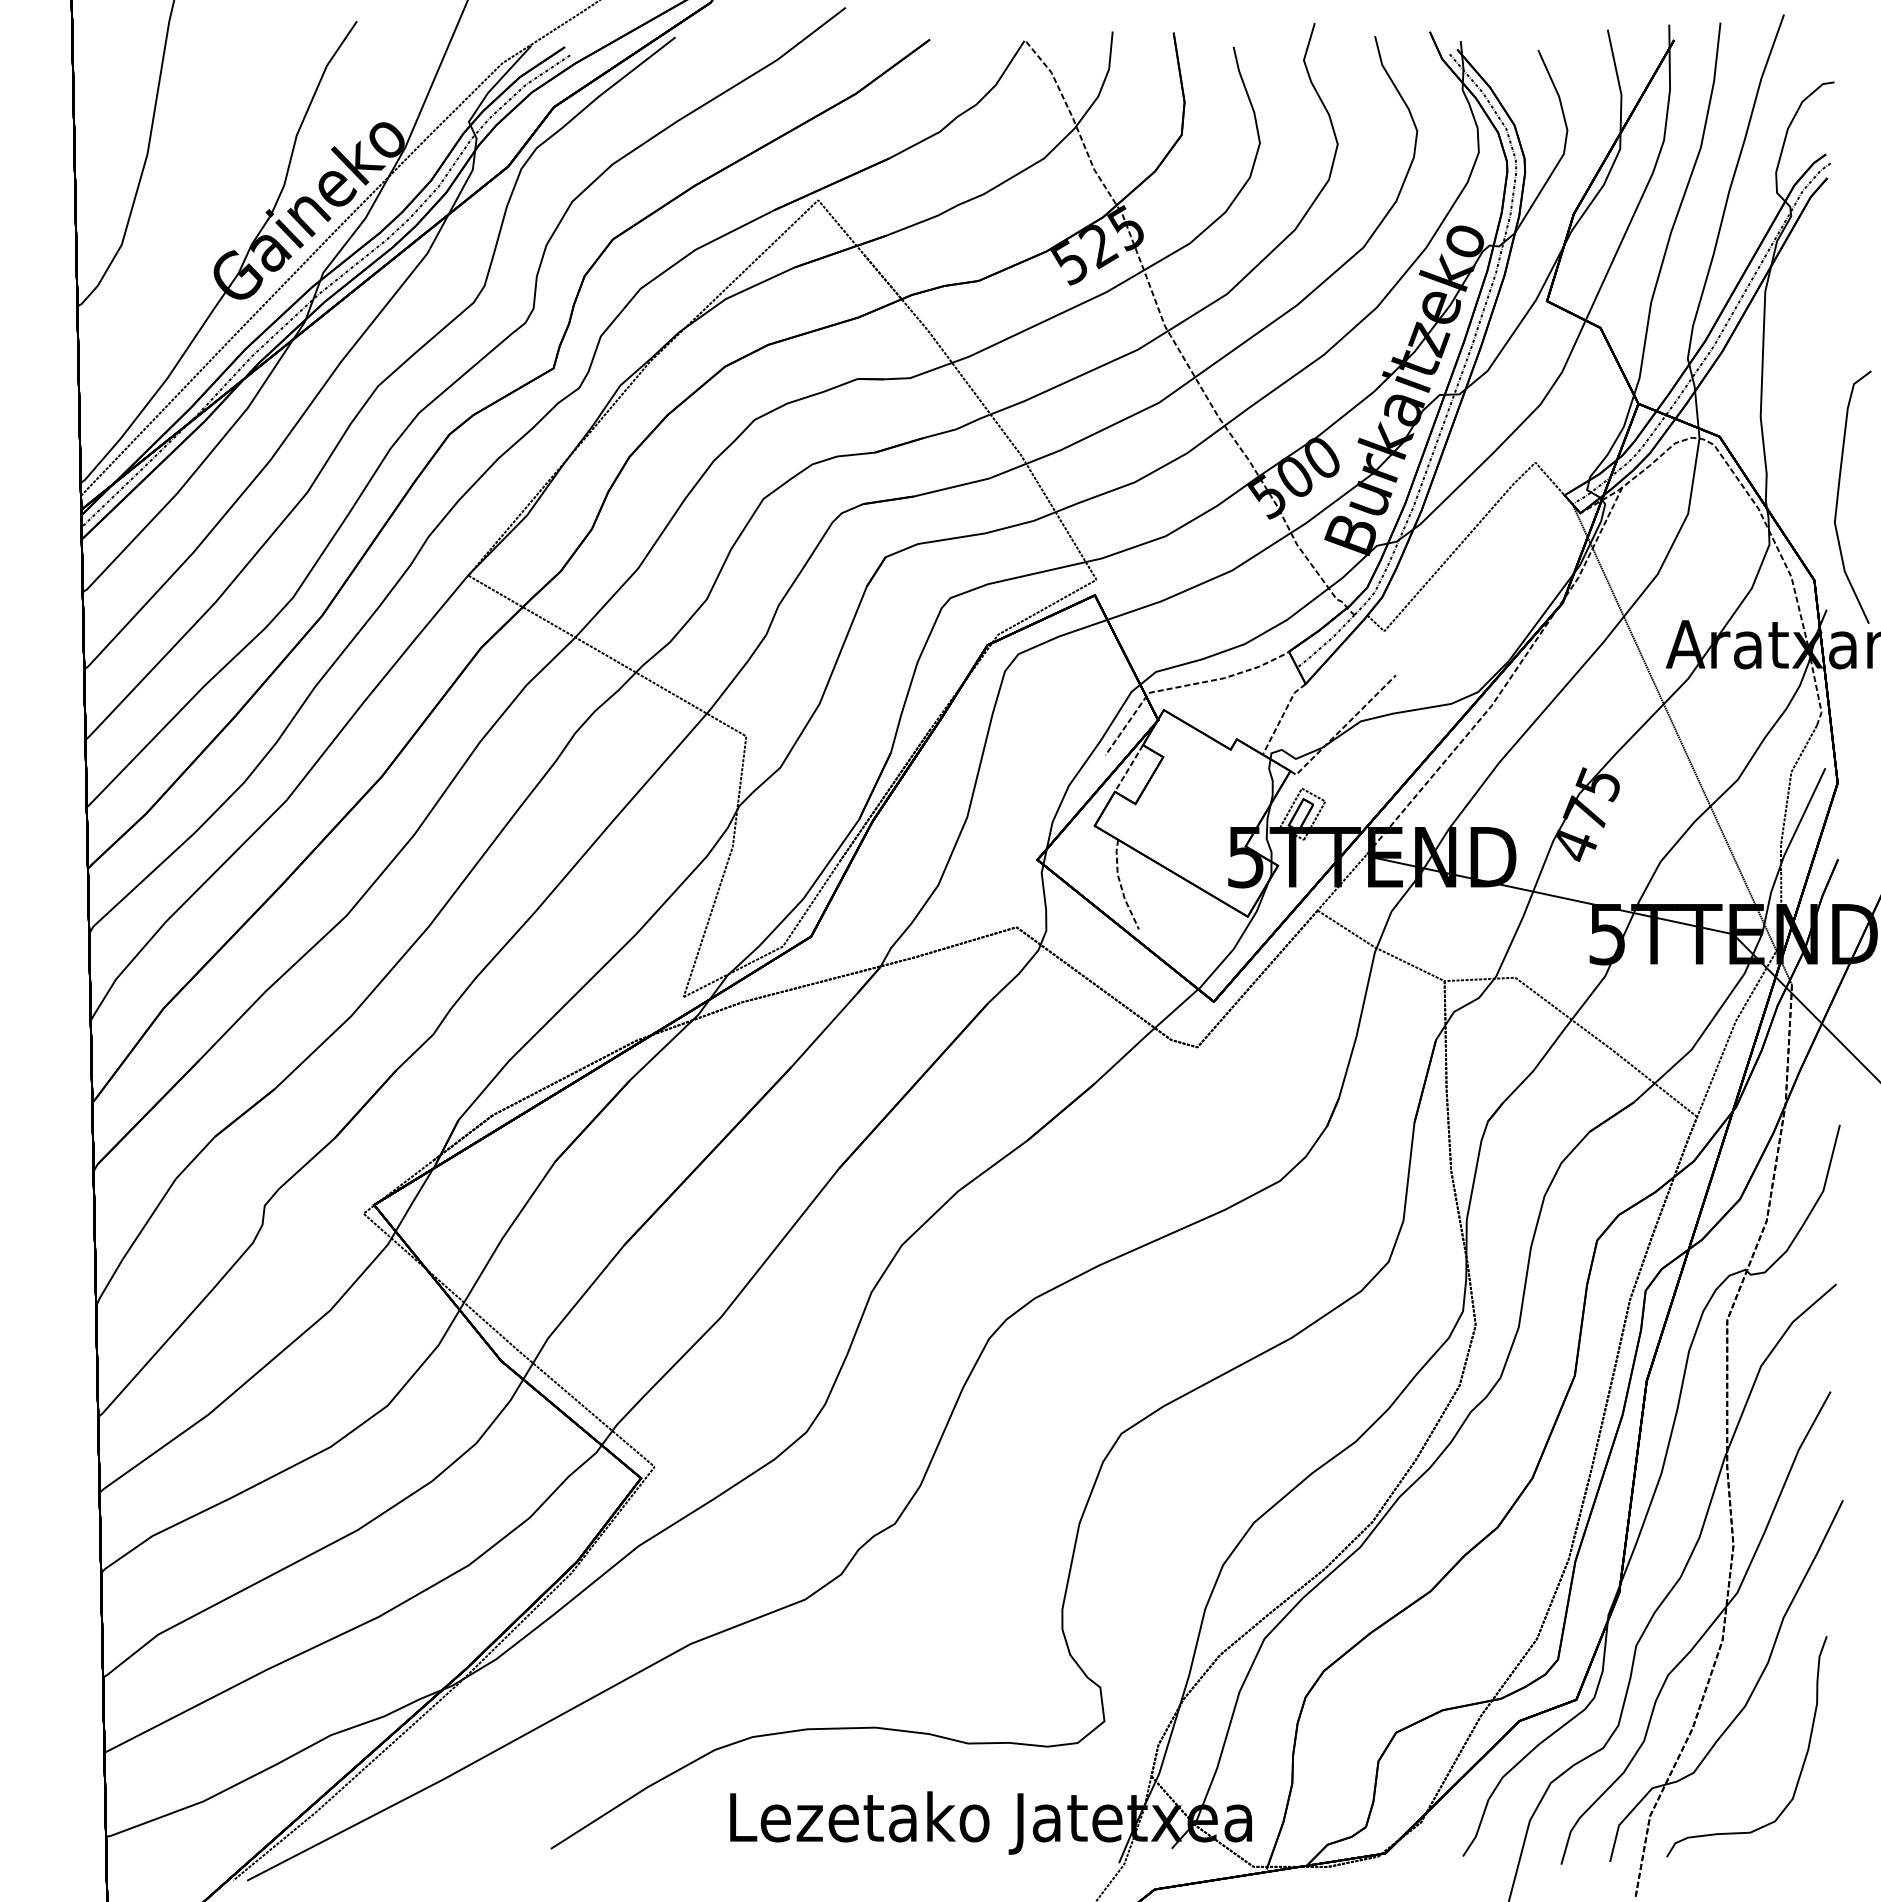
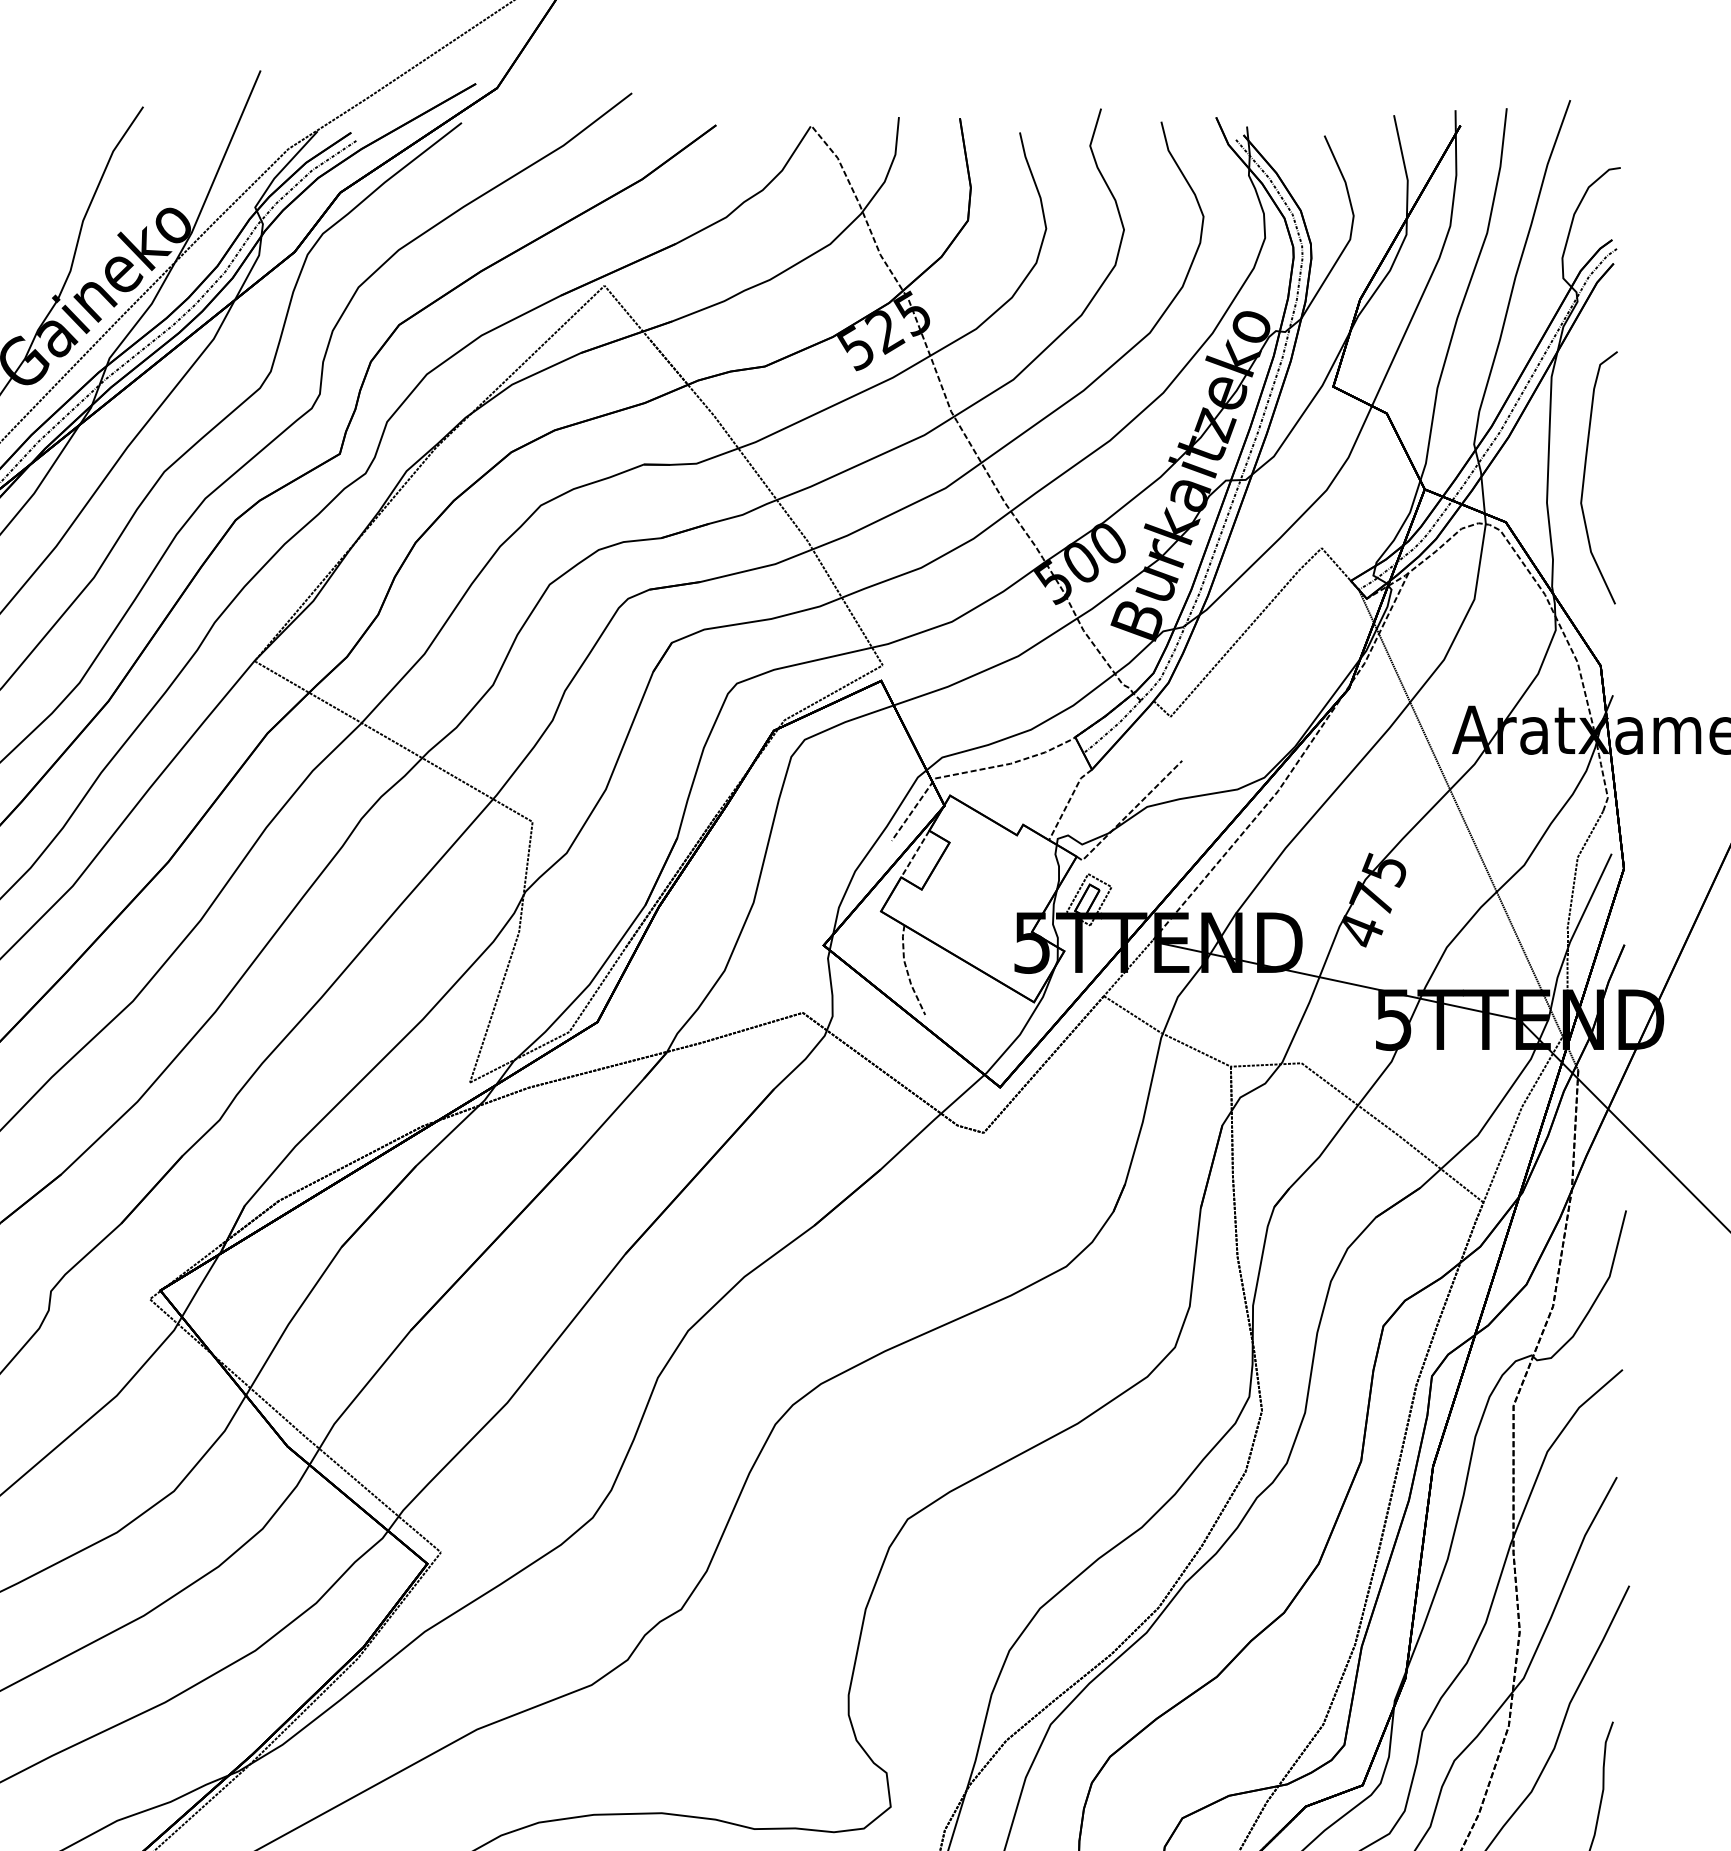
curve: (1839, 491) -> (1585, 472), moved

